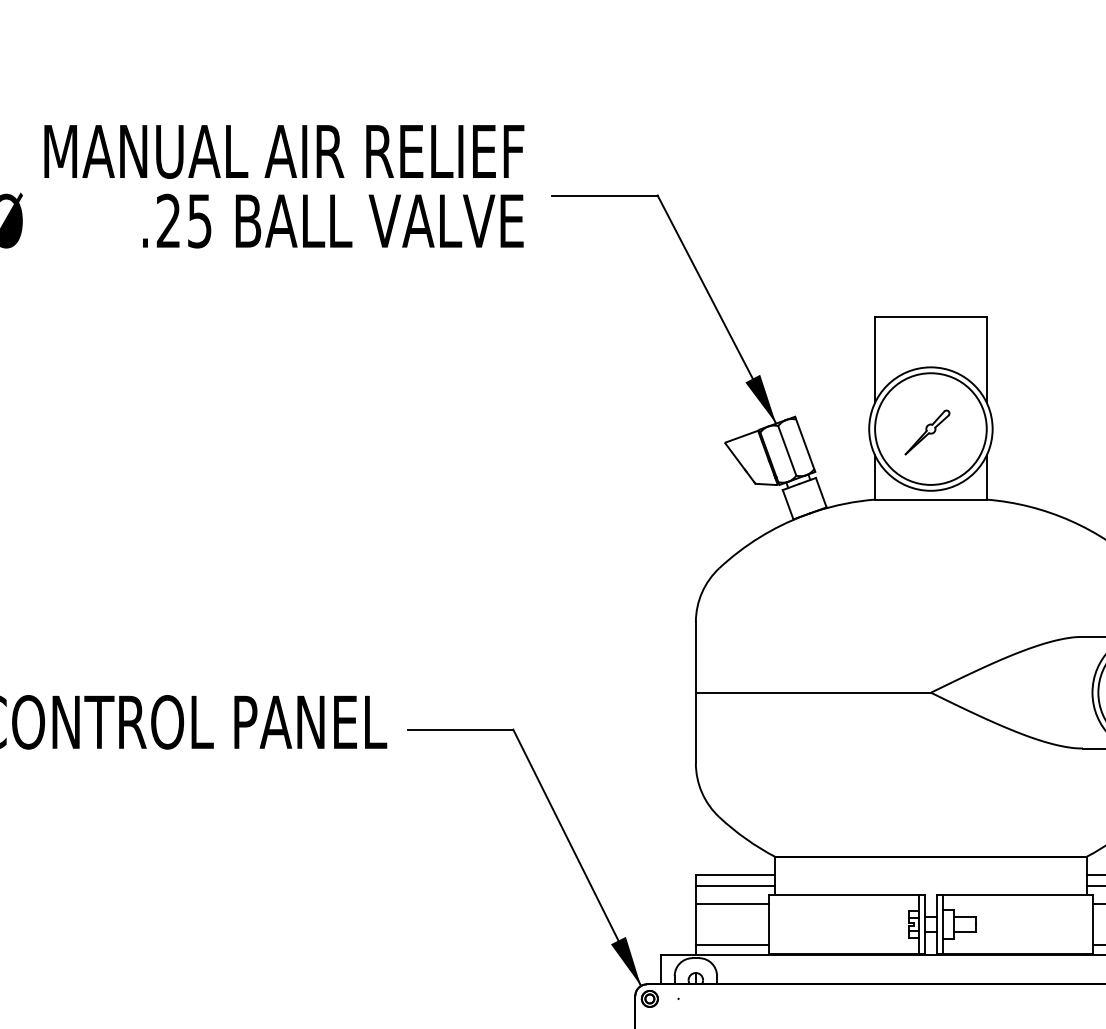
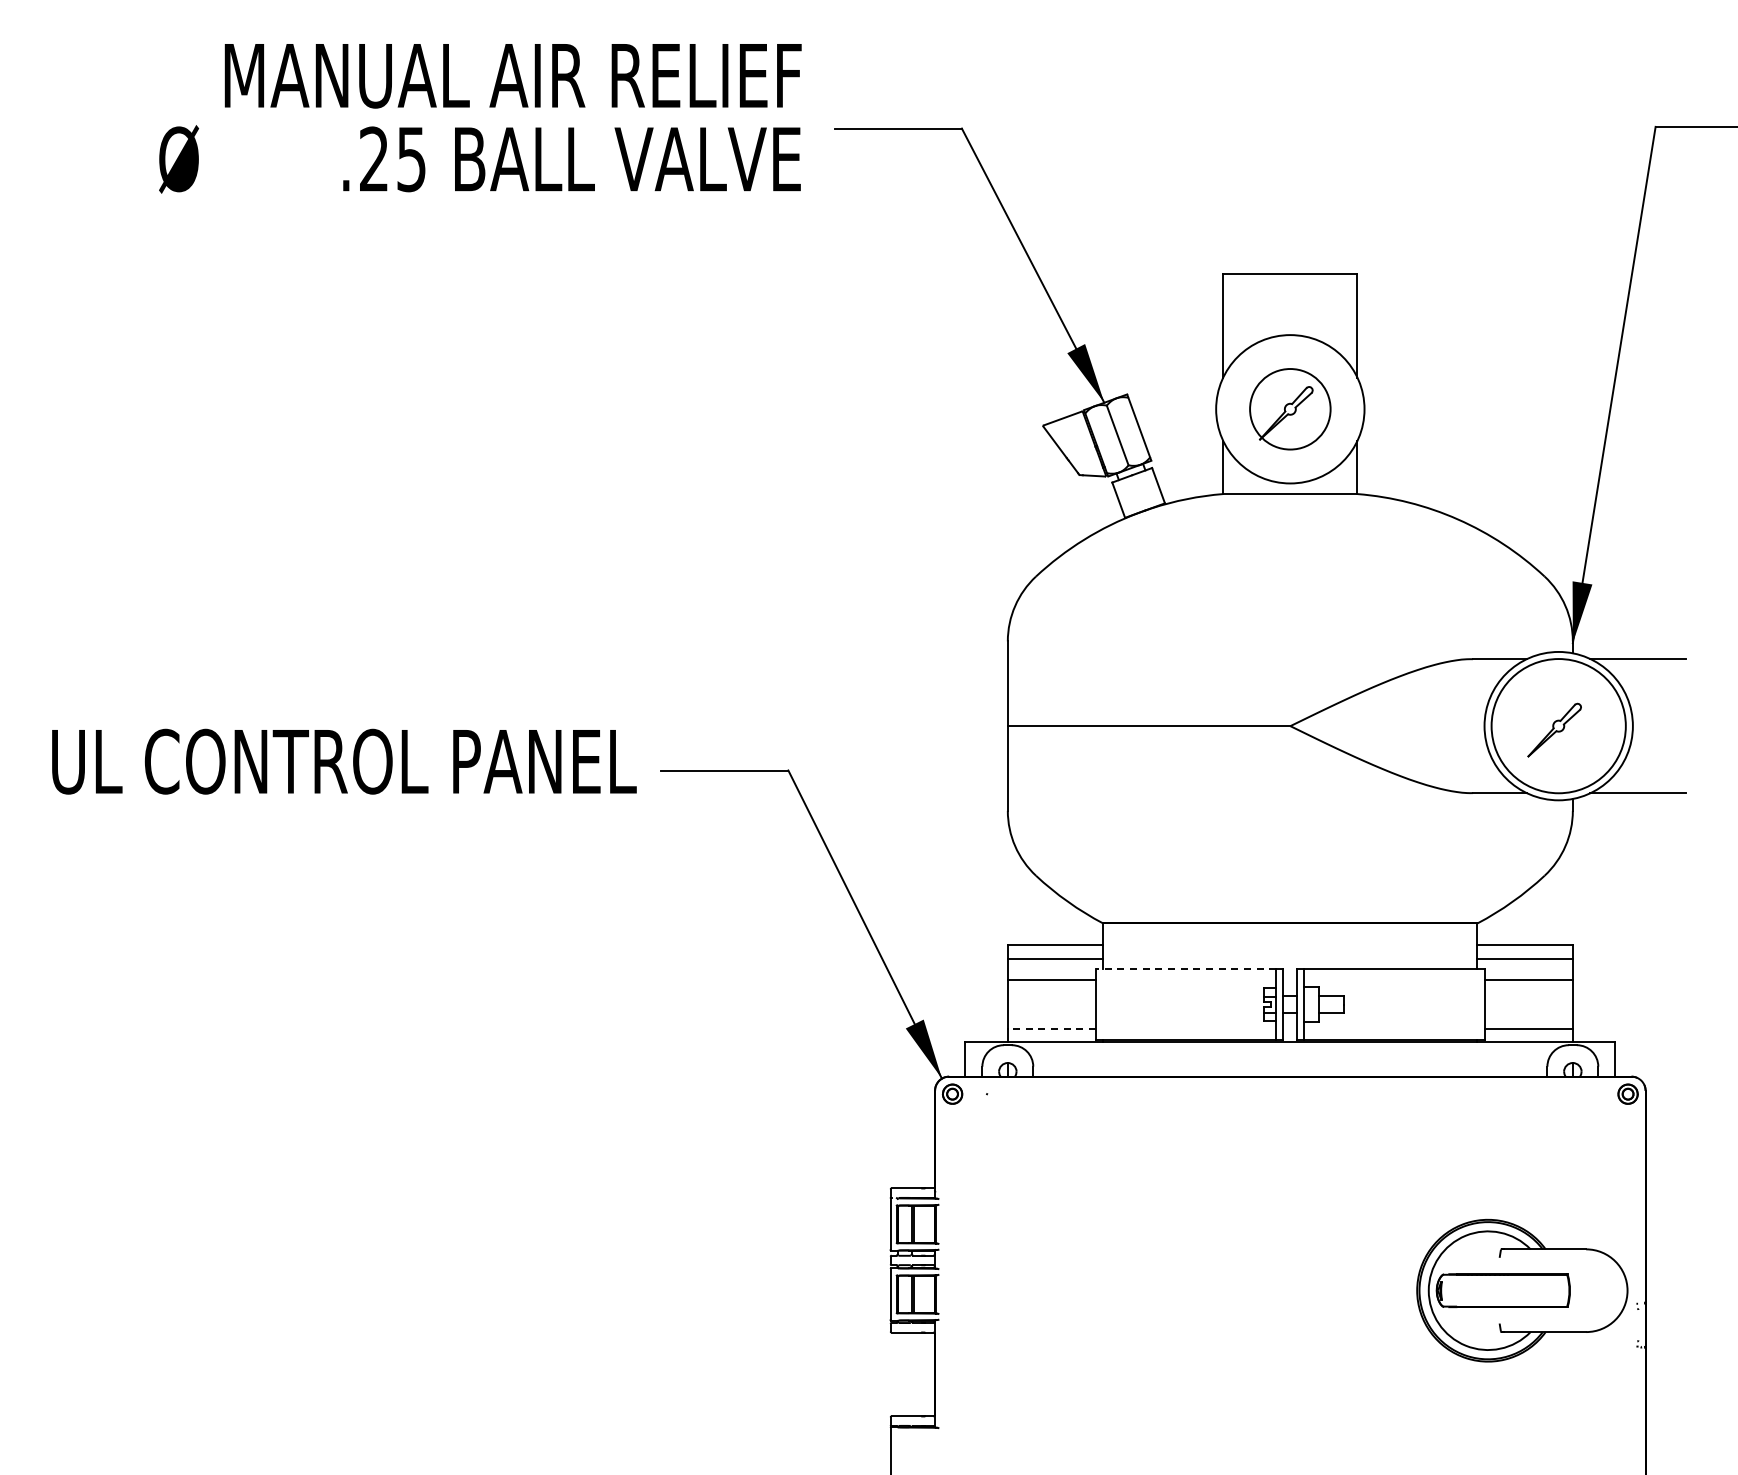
circle: (931, 429) -> (1290, 409), size x0.6
line: (843, 895) -> (1185, 969), solid -> dashed
line: (732, 945) -> (1051, 1029), solid -> dashed

